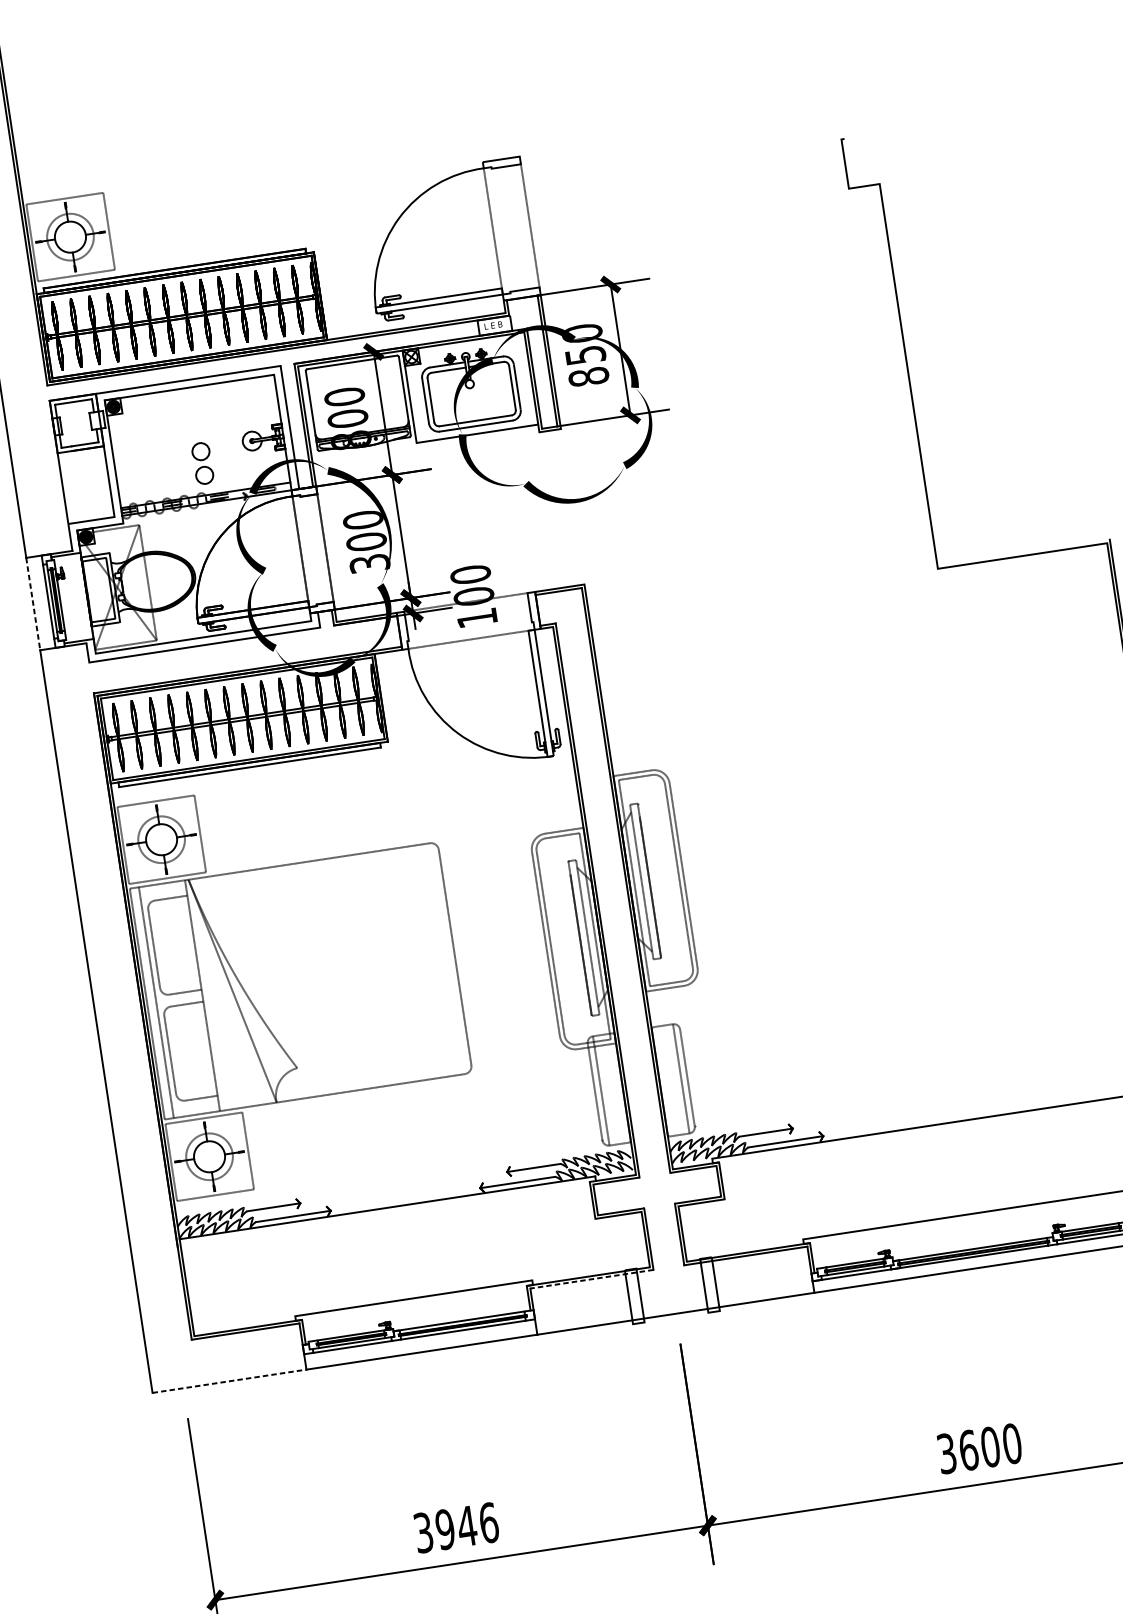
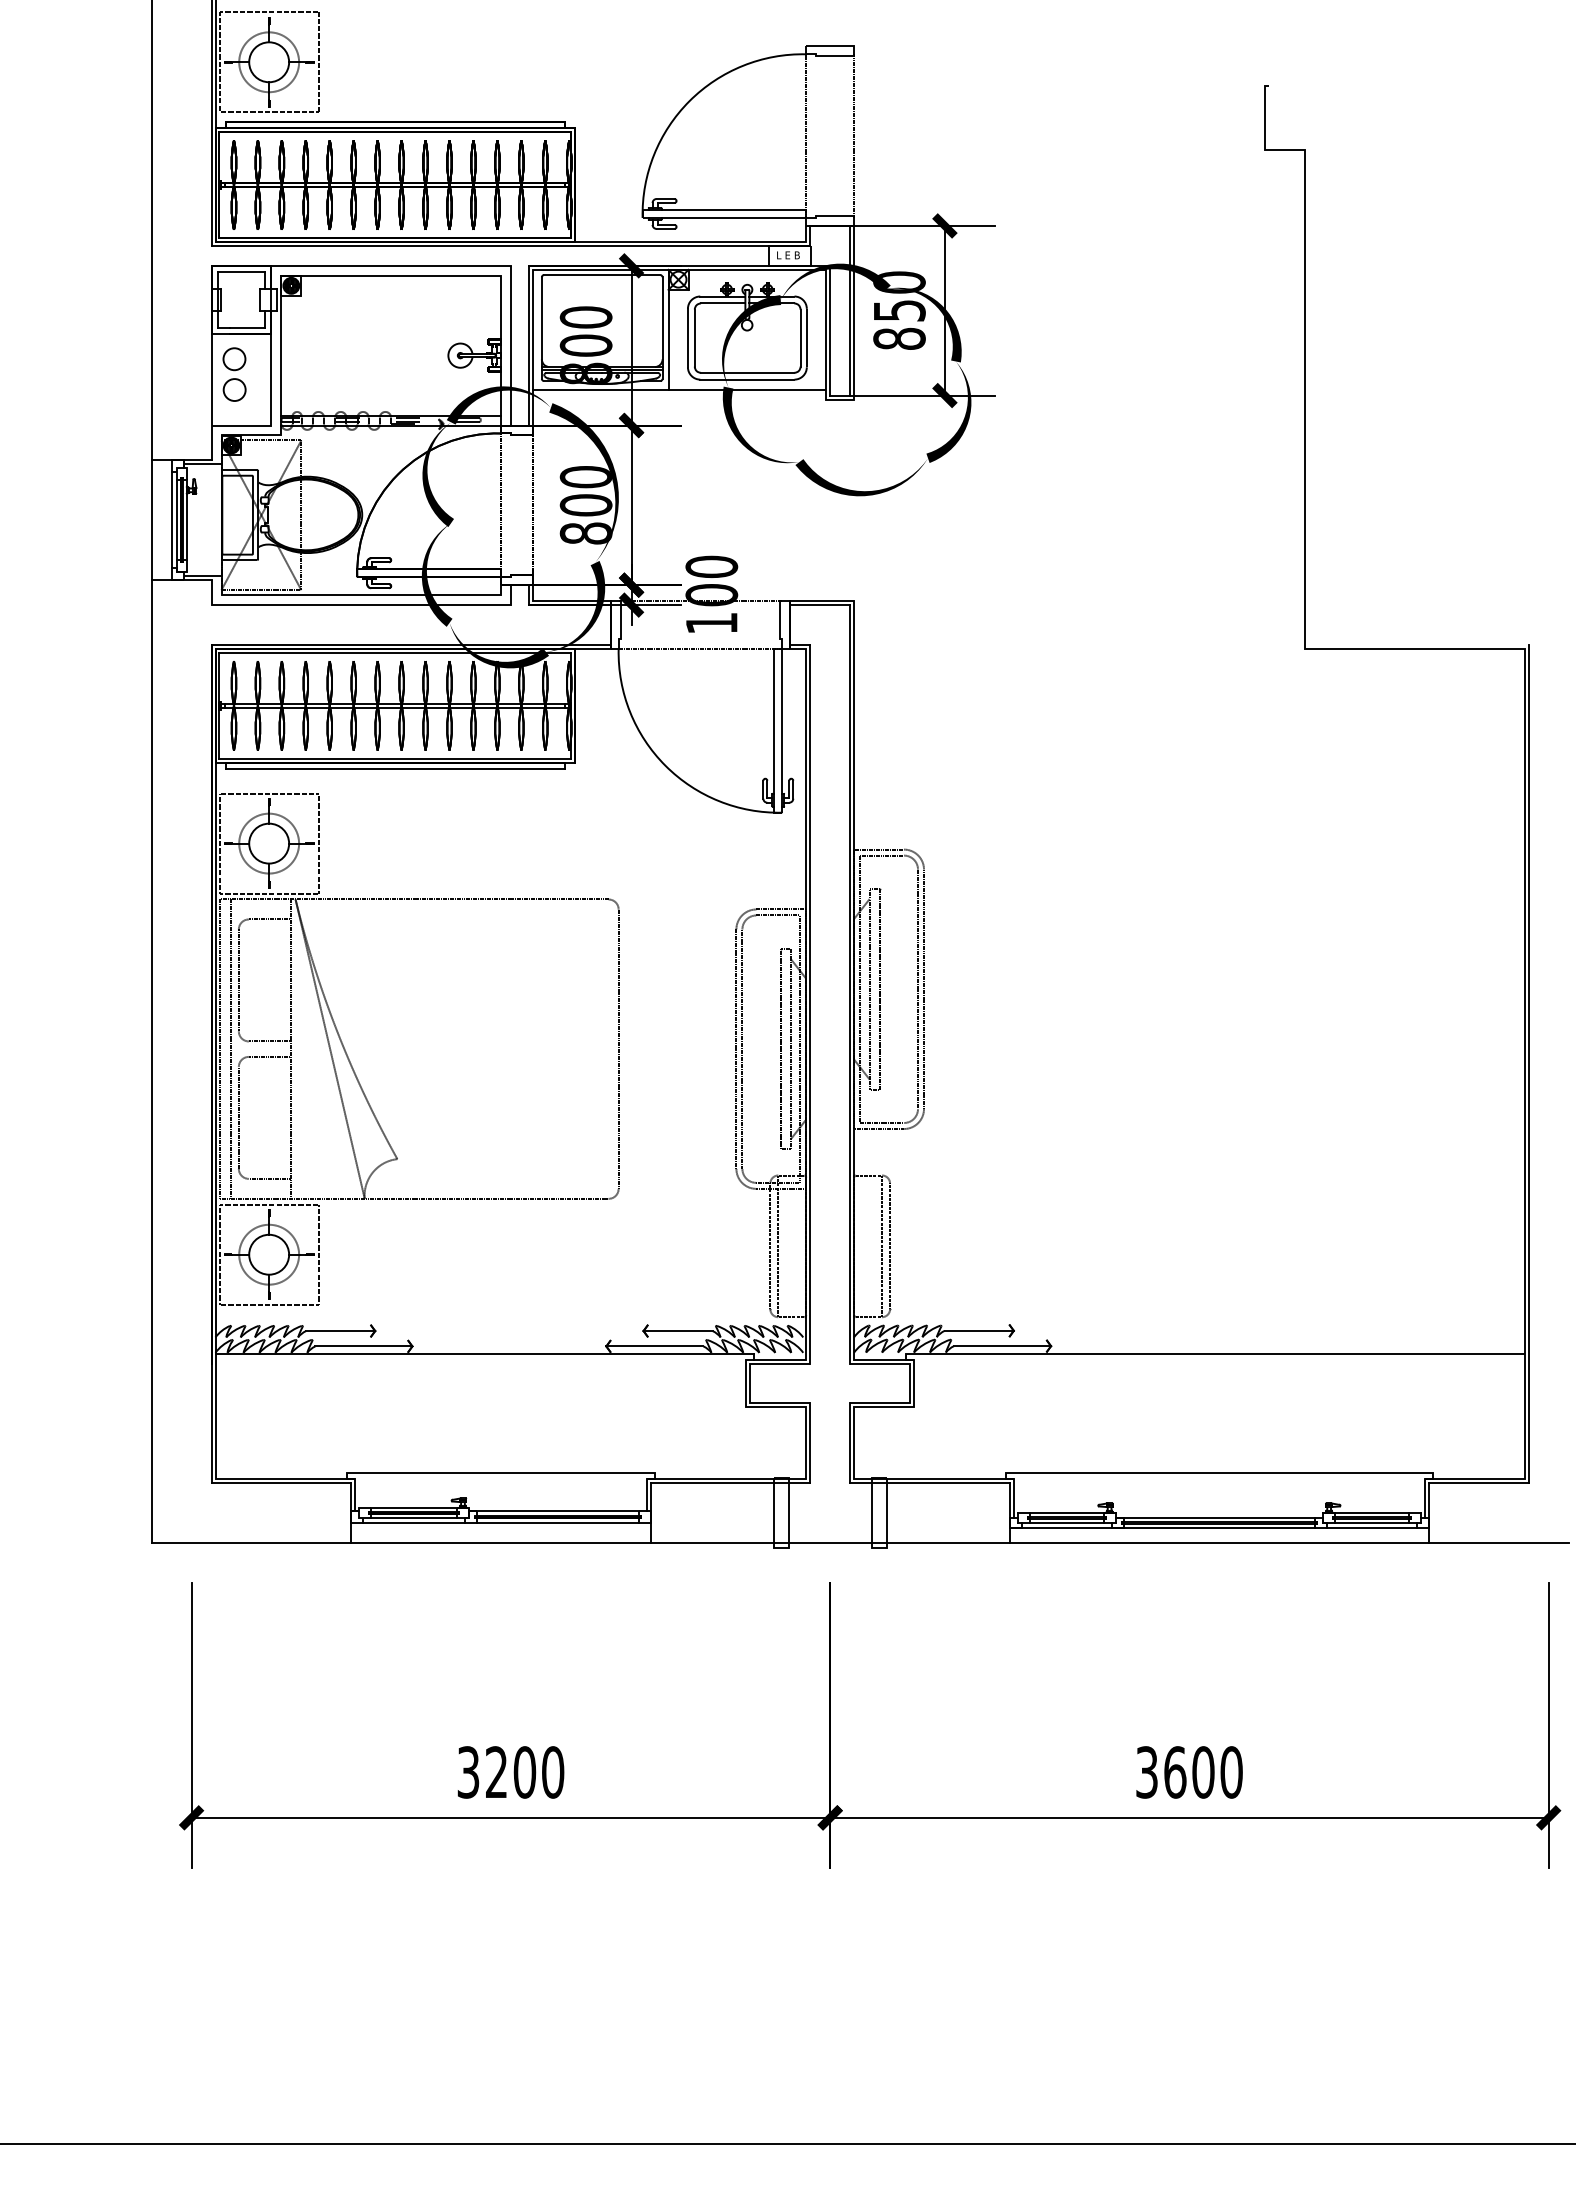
line: (364, 450) -> (600, 389), added
part: (202, 463) -> (234, 374), moved
text: (369, 563) -> (585, 533), 300 -> 800
line: (33, 604) -> (151, 520), dashed -> solid
line: (592, 1279) -> (730, 1483), dashed -> solid
line: (229, 1381) -> (251, 1543), dashed -> solid
text: (466, 1526) -> (524, 1772), 3946 -> 3200

